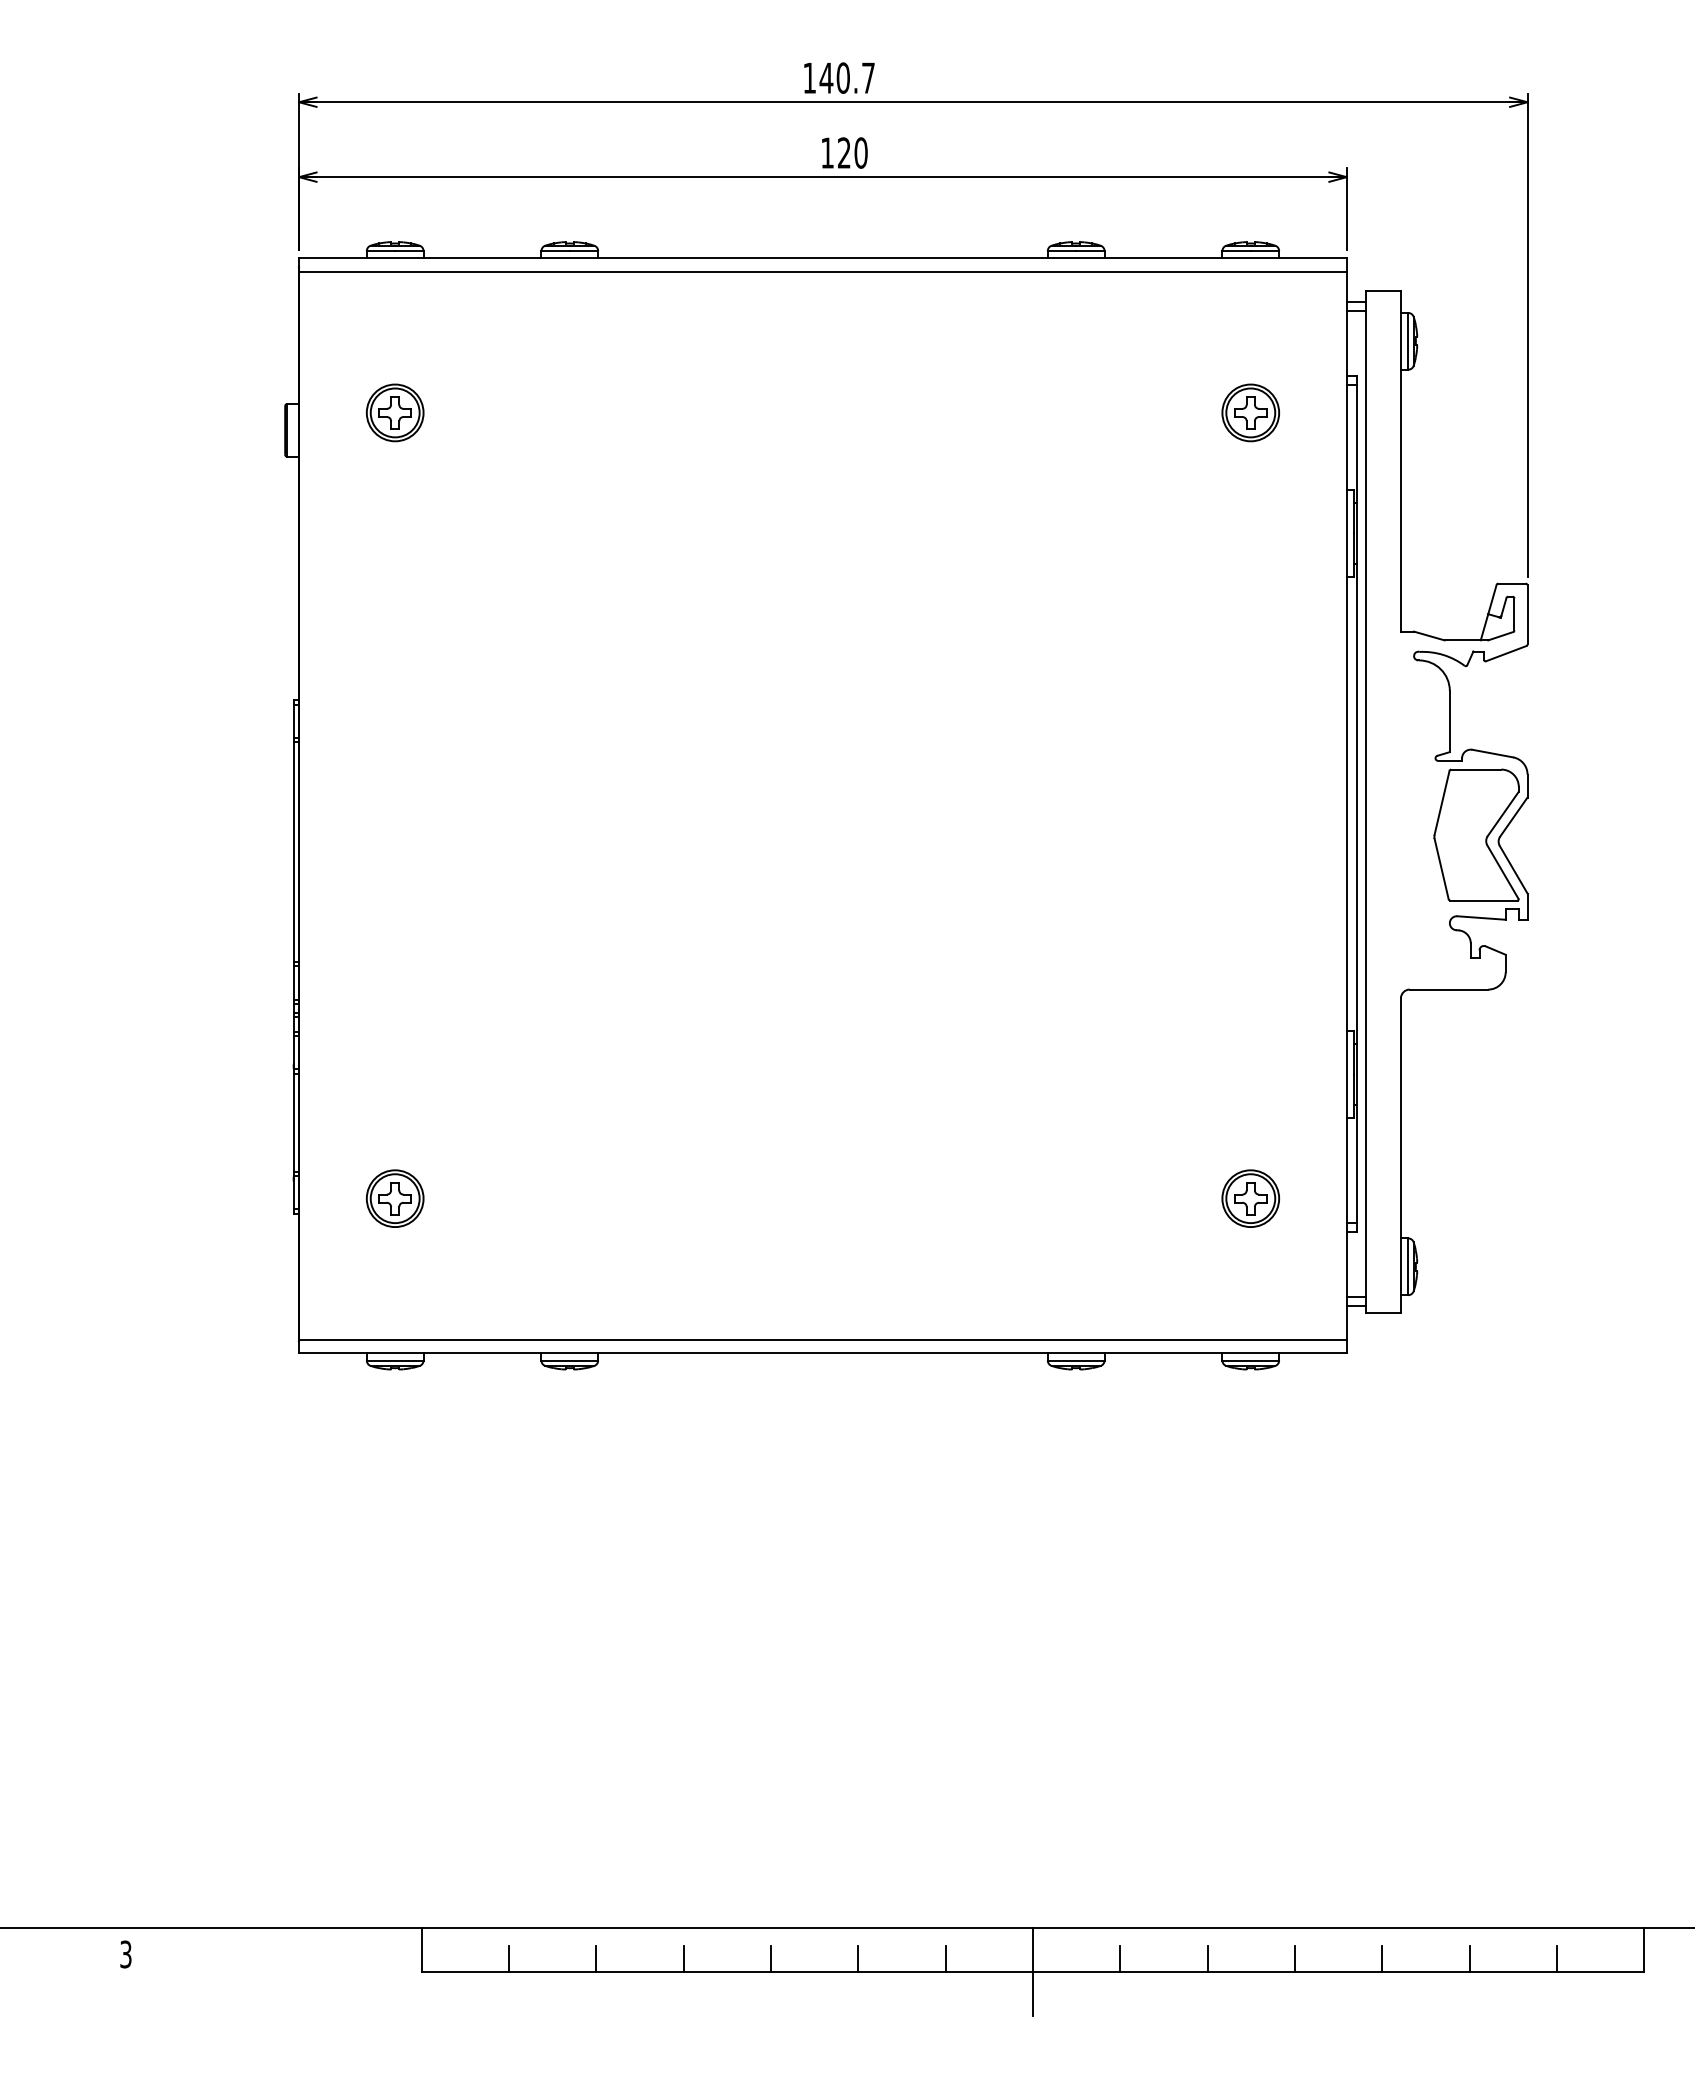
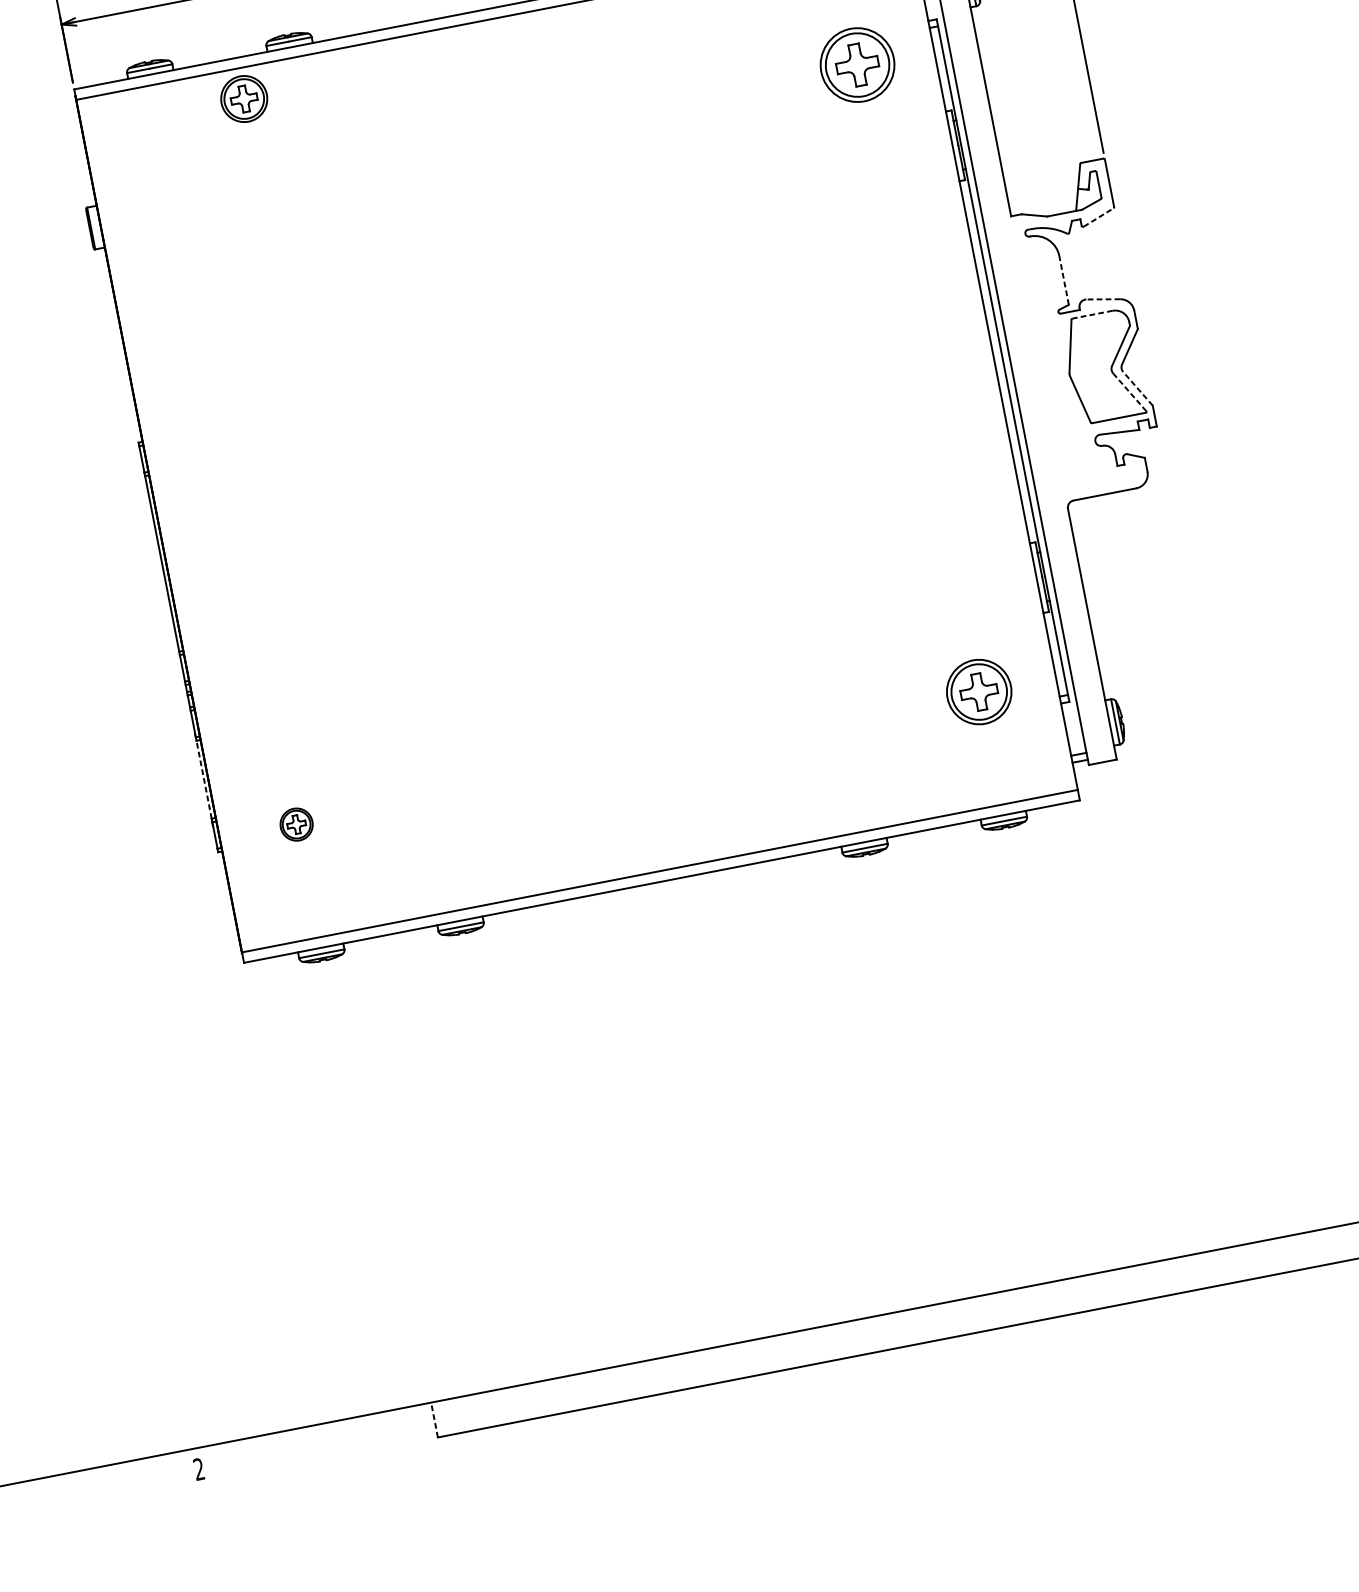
part: (395, 412) -> (244, 98), moved
part: (1250, 412) -> (857, 64), size x1.6
line: (1506, 653) -> (1098, 217), solid -> dashed
line: (1449, 721) -> (1063, 280), solid -> dashed
line: (1492, 753) -> (1103, 299), solid -> dashed
line: (1475, 769) -> (1091, 314), solid -> dashed
line: (1513, 869) -> (1137, 388), solid -> dashed
line: (1502, 872) -> (1129, 392), solid -> dashed
line: (293, 1122) -> (203, 779), solid -> dashed
part: (394, 1198) -> (296, 824), size x0.7
part: (1250, 1198) -> (979, 691), size x1.4
line: (421, 1950) -> (434, 1420), solid -> dashed
text: (125, 1954) -> (198, 1469), 3 -> 2
line: (509, 1958) -> (505, 1413), removed
line: (596, 1958) -> (575, 1399), removed
line: (683, 1958) -> (644, 1386), removed
line: (771, 1958) -> (714, 1372), removed
line: (858, 1958) -> (784, 1358), removed
line: (945, 1958) -> (853, 1345), removed
line: (1120, 1958) -> (993, 1318), removed
line: (1207, 1958) -> (1062, 1304), removed
line: (1294, 1958) -> (1131, 1291), removed
line: (1382, 1958) -> (1202, 1277), removed
line: (1469, 1958) -> (1271, 1264), removed
line: (1556, 1958) -> (1340, 1250), removed
line: (1033, 1971) -> (925, 1342), removed

